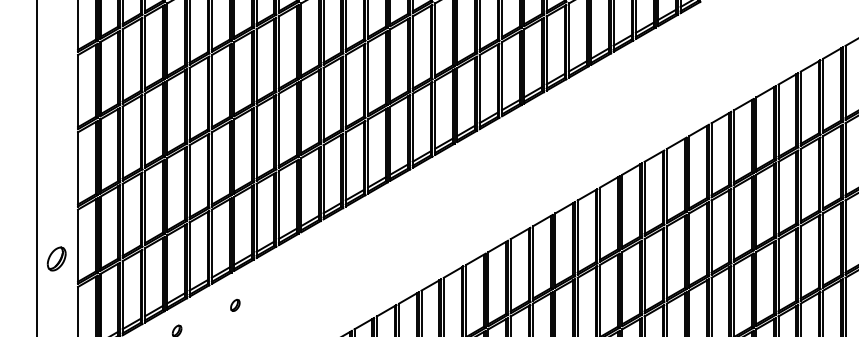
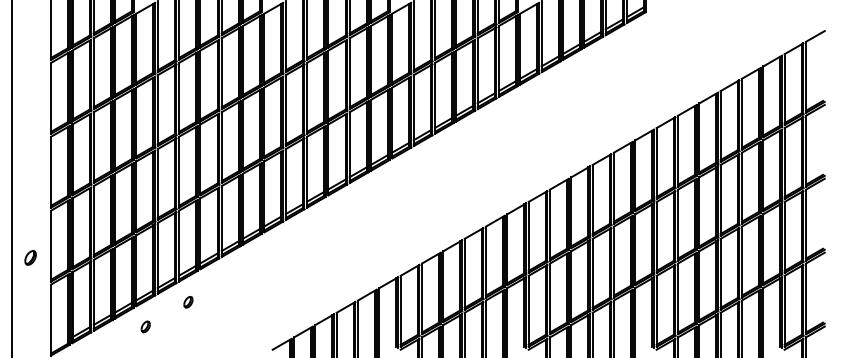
part: (56, 258) -> (30, 257), size x0.62
part: (235, 305) -> (188, 302), moved

